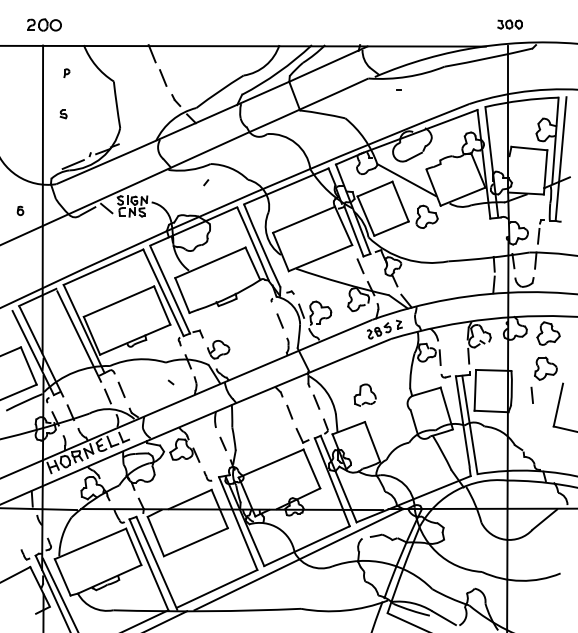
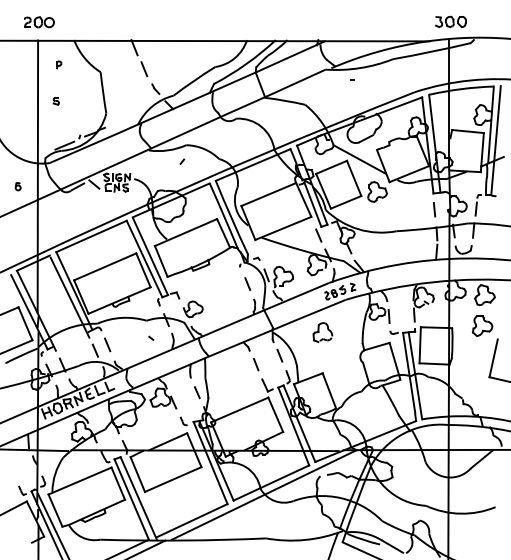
part: (509, 24) -> (450, 21), size x1.43
part: (364, 395) -> (322, 332), moved
line: (532, 395) -> (434, 209), moved

